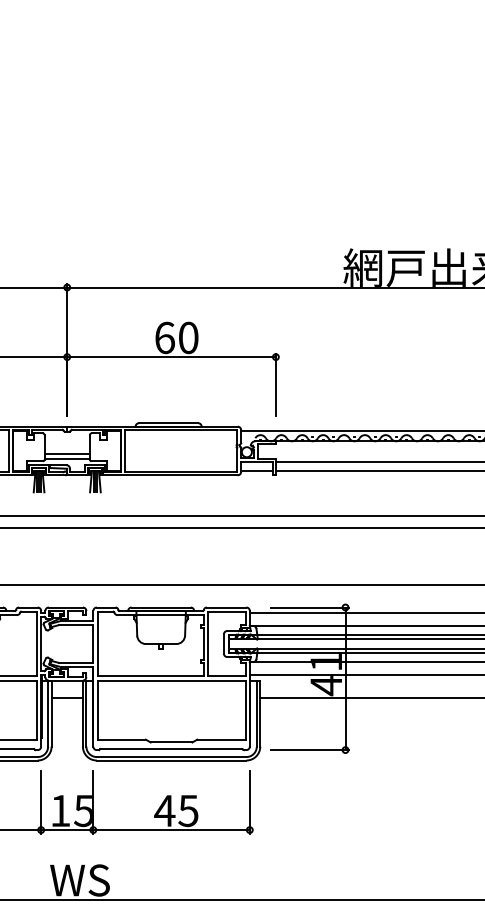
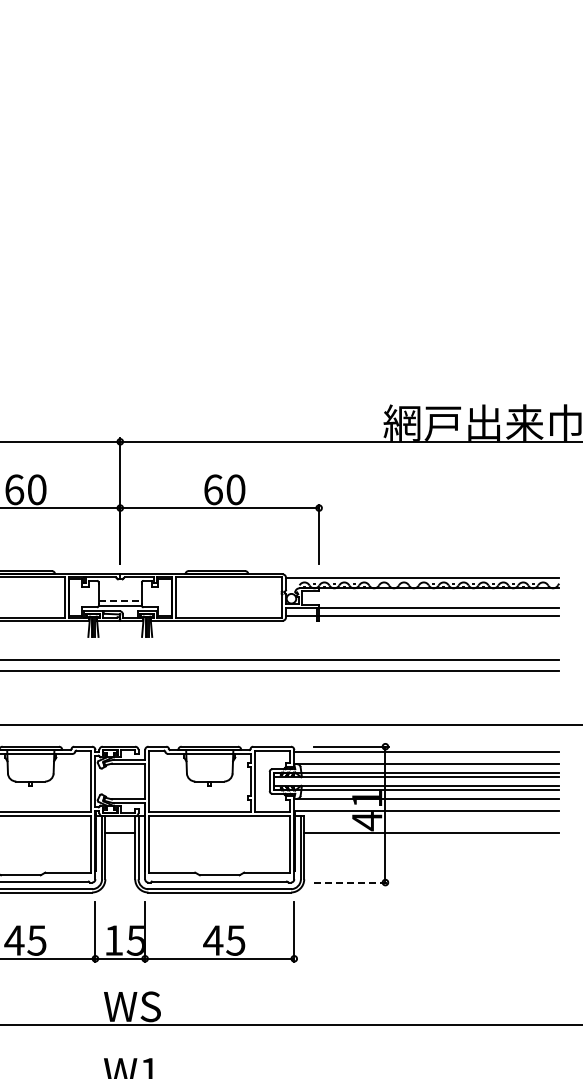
line: (67, 454) -> (120, 600), solid -> dashed
line: (309, 750) -> (351, 882), solid -> dashed

